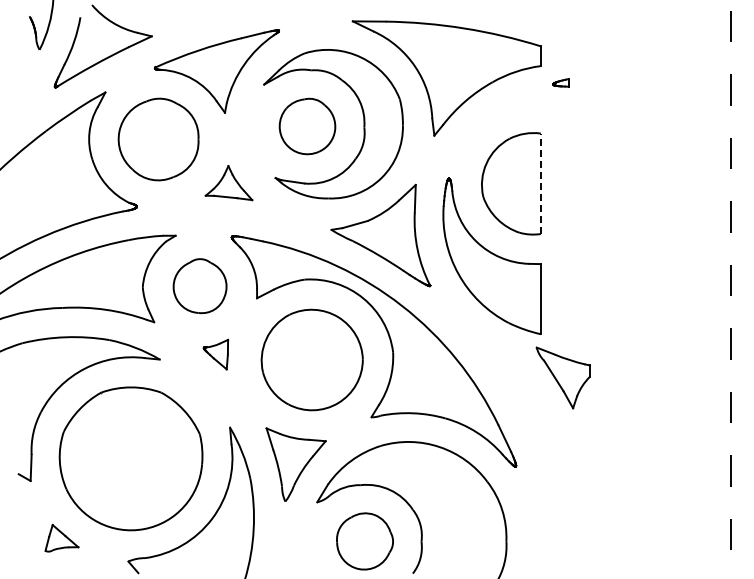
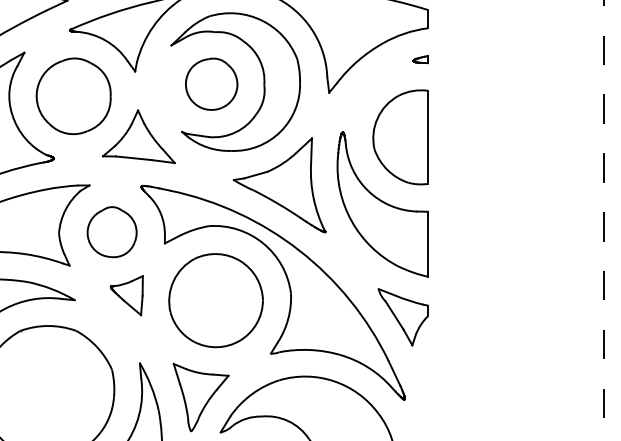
part: (560, 82) -> (420, 59), moved
part: (228, 182) -> (138, 136), size x1.67
line: (540, 183) -> (427, 137), dashed -> solid
part: (215, 354) -> (126, 295), size x1.43
part: (562, 377) -> (402, 316), moved

